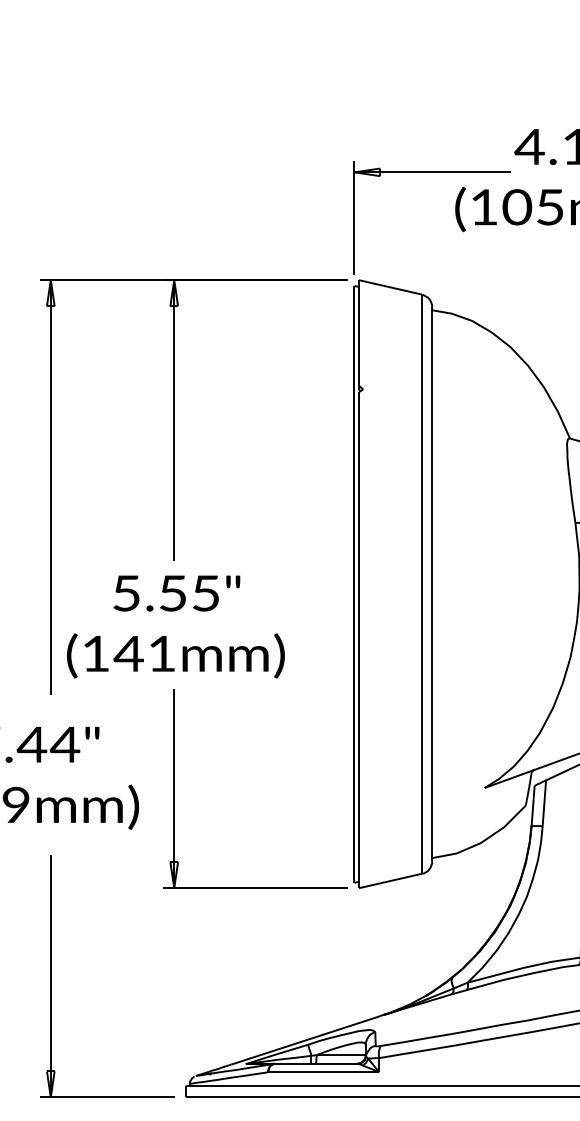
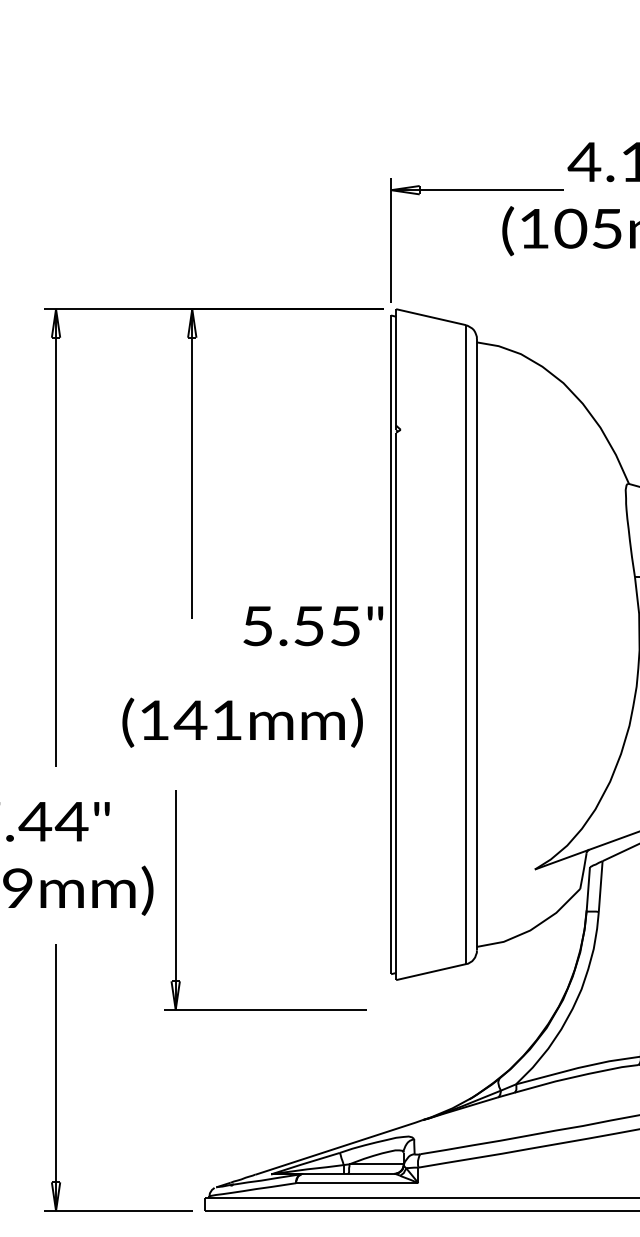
text: (176, 593) -> (312, 626), moved
text: (175, 655) -> (242, 722), moved
part: (174, 788) -> (175, 899), moved

